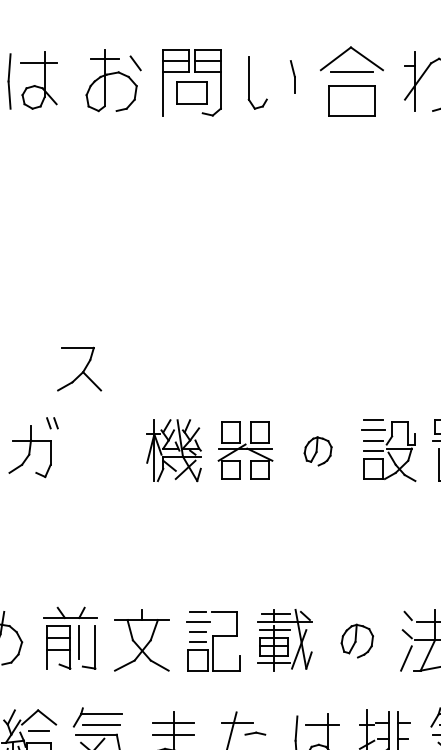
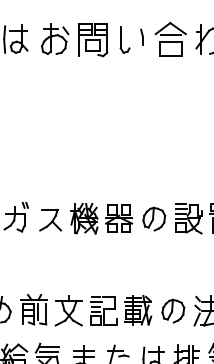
part: (79, 367) -> (50, 219), moved
part: (318, 450) -> (154, 218), size x1.67
part: (357, 639) -> (173, 310), size x1.43

